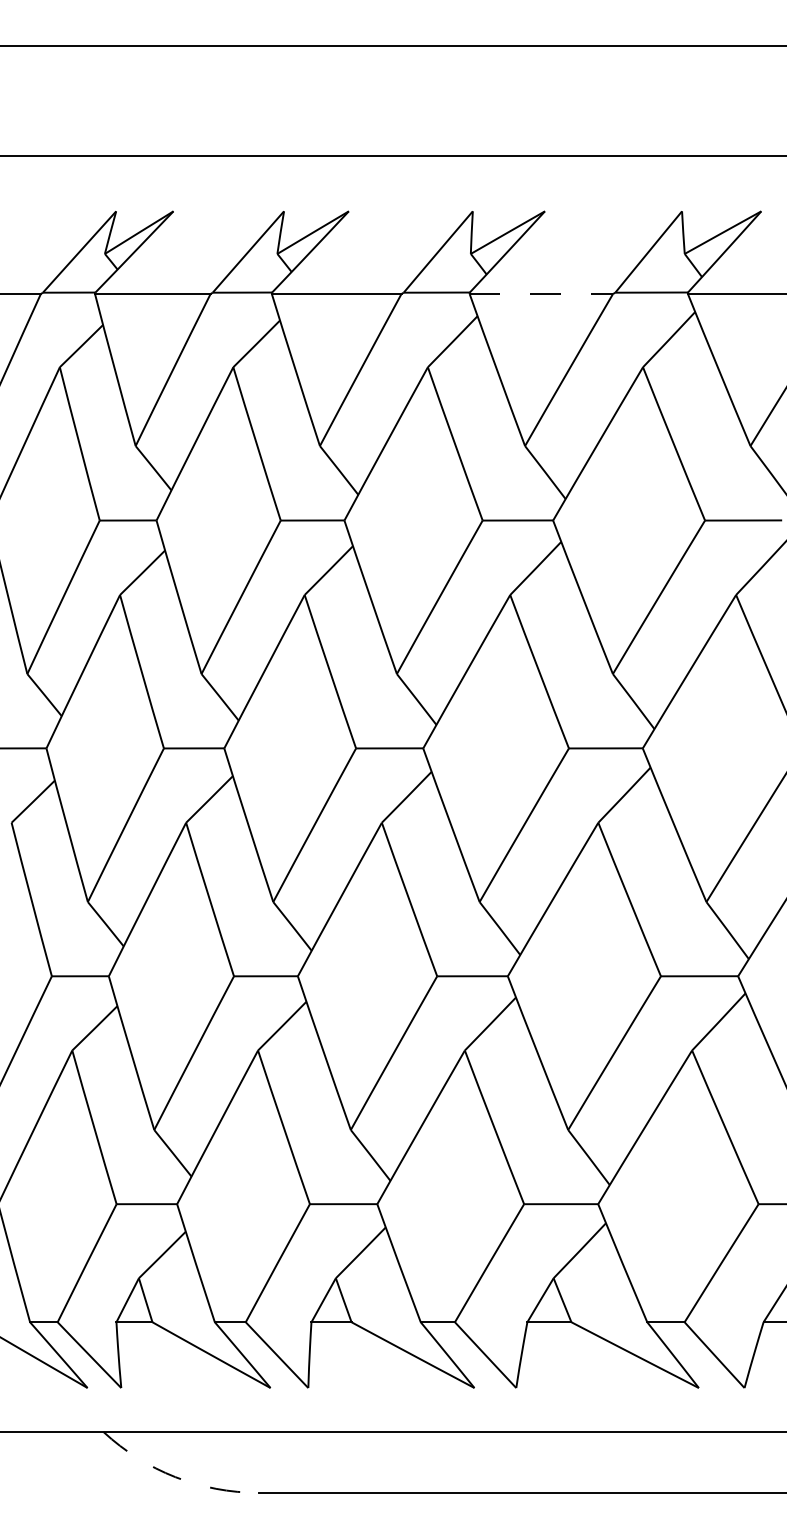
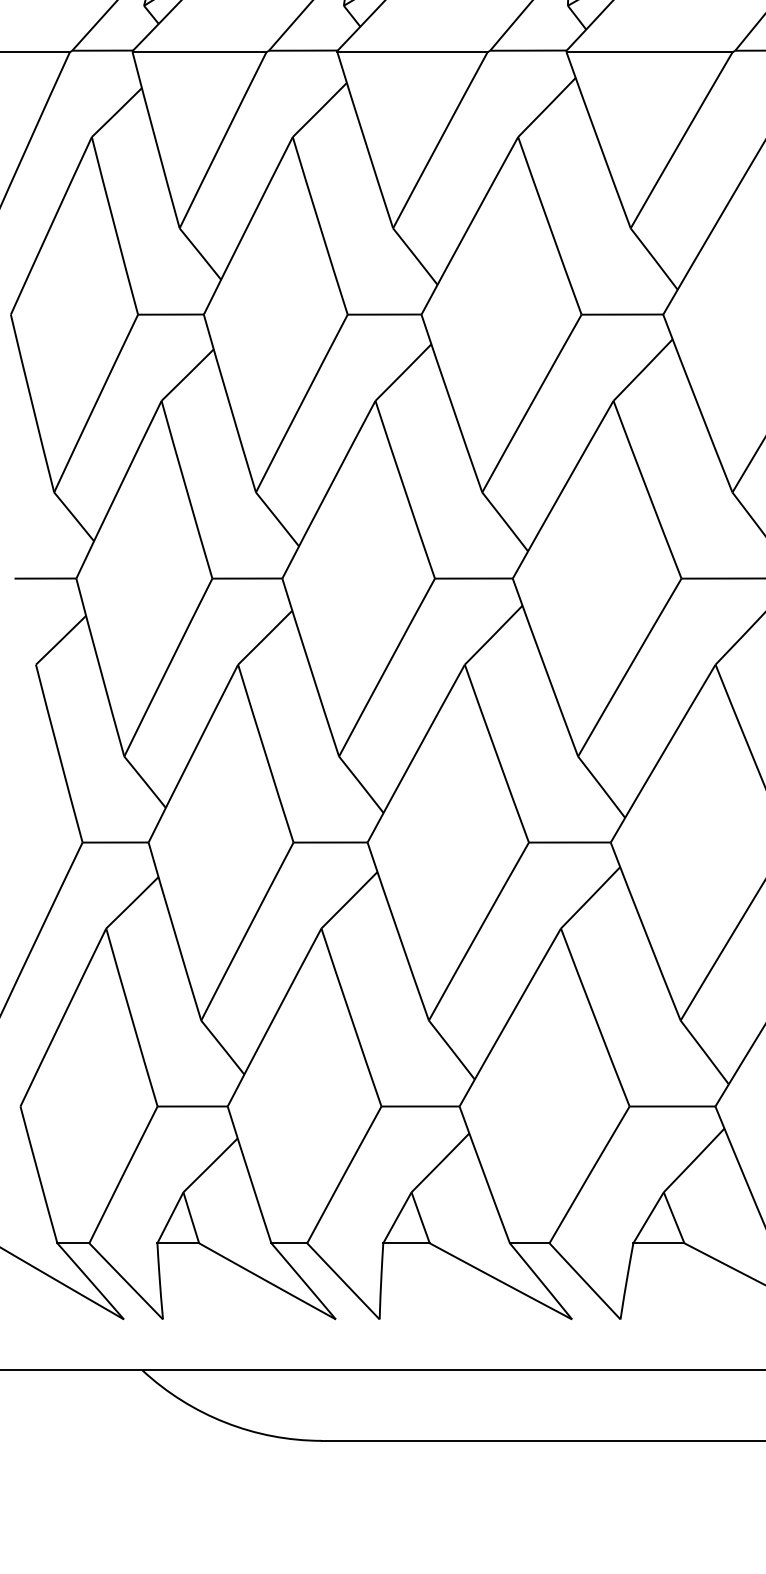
line: (541, 294) -> (649, 52), dashed -> solid
arc: (175, 1477) -> (225, 1423), dashed -> solid

